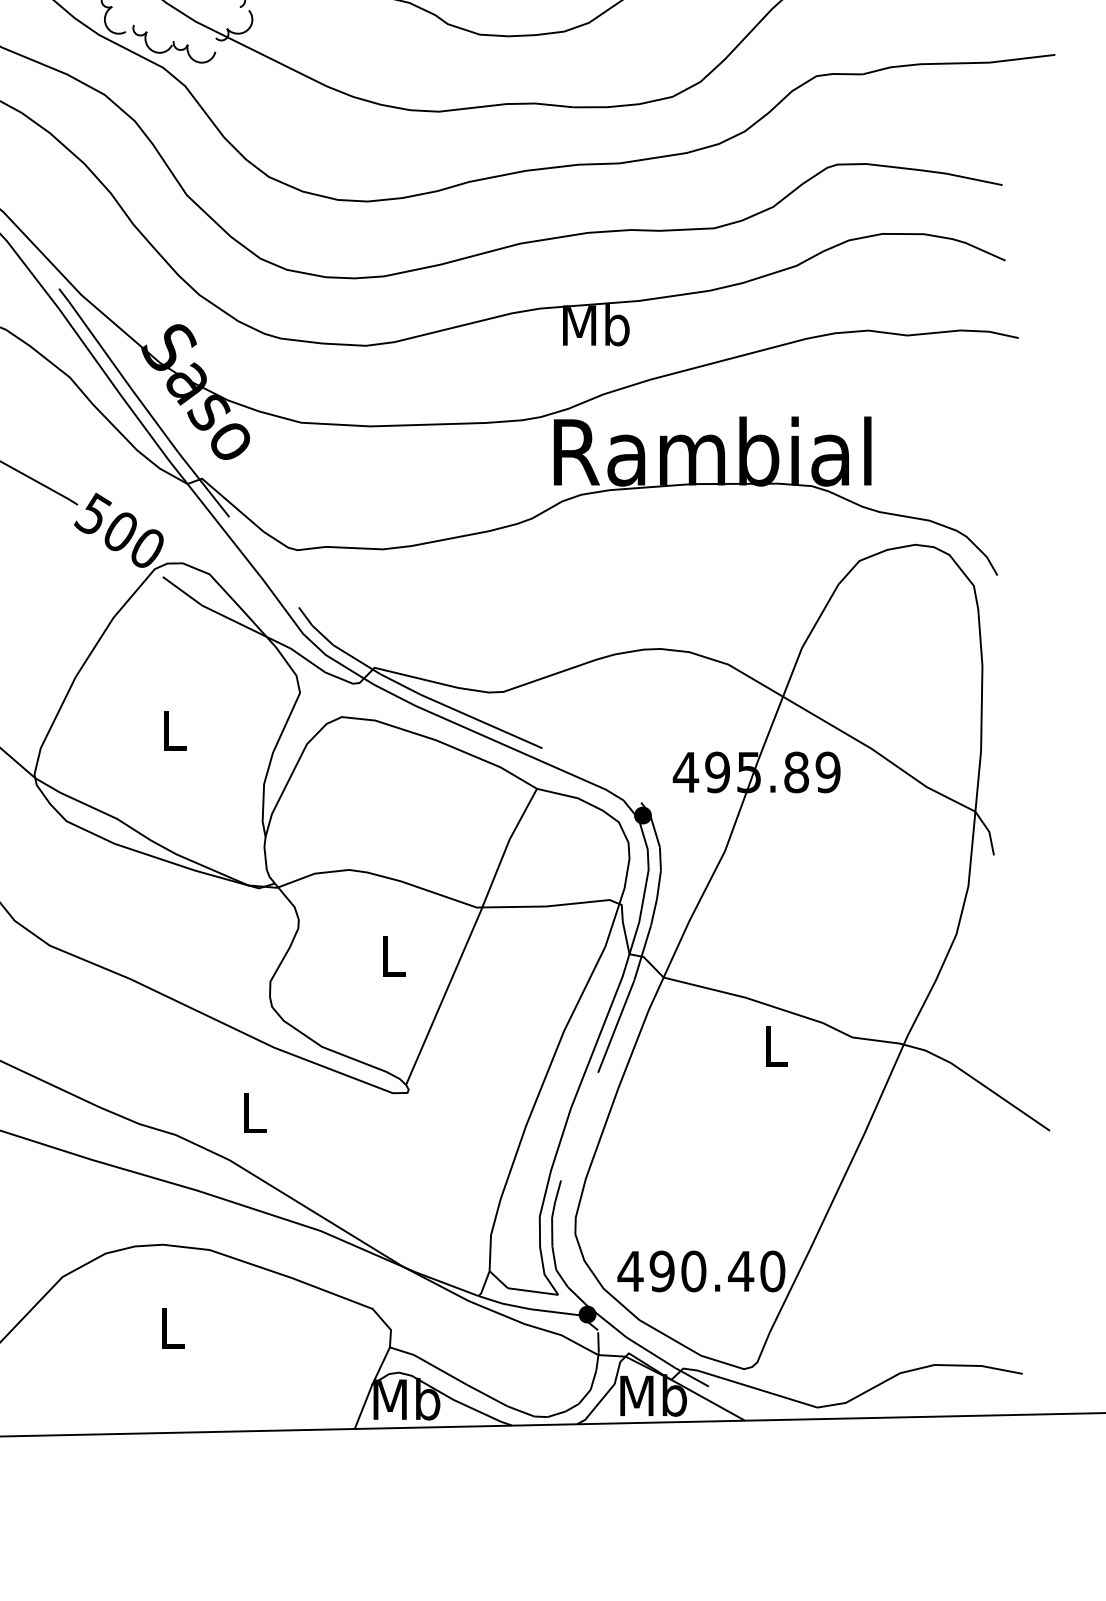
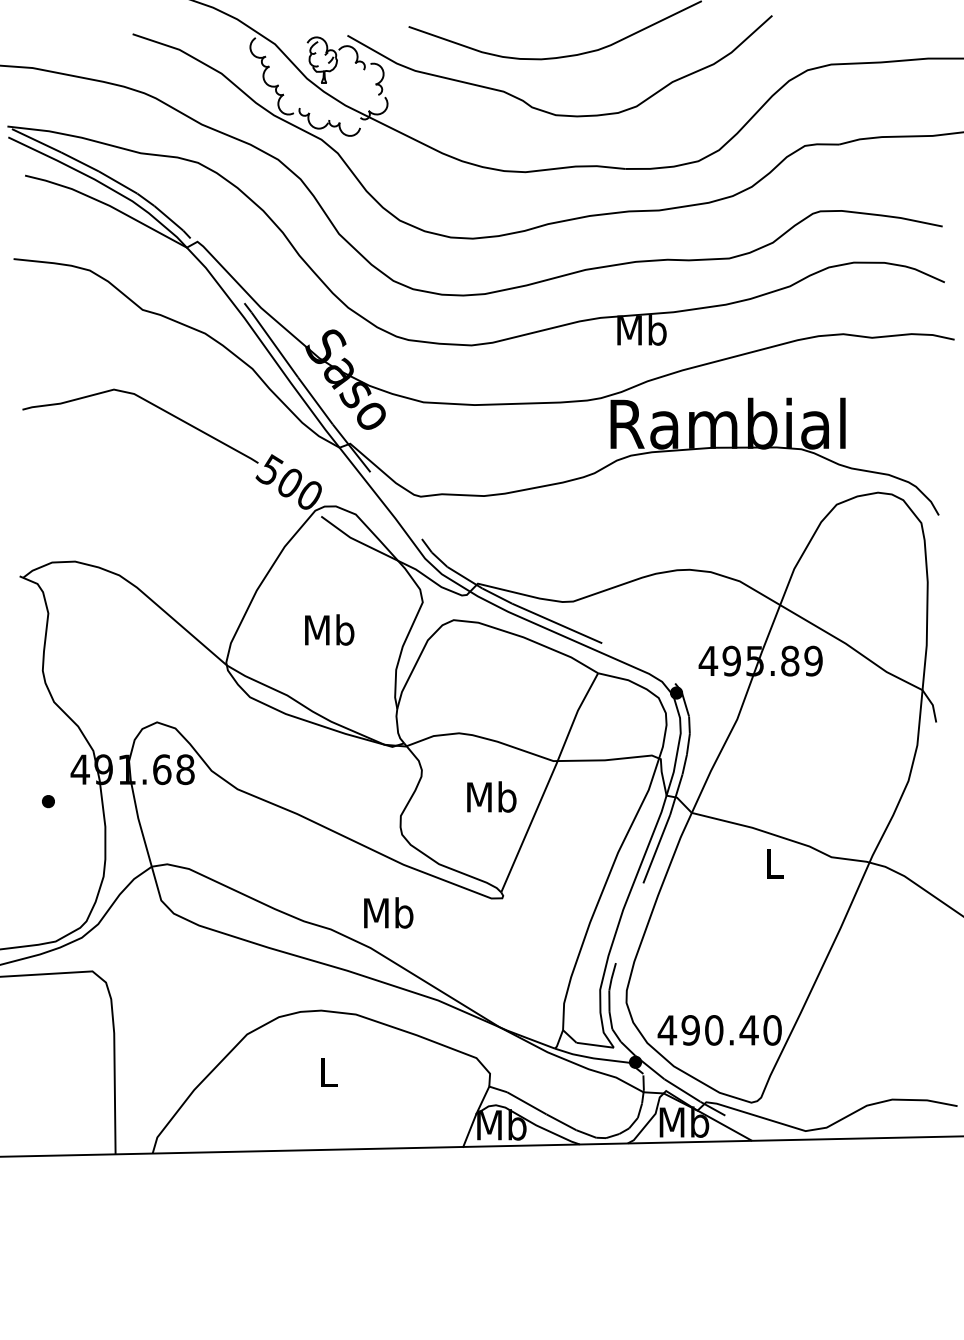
text: (173, 729) -> (329, 629), L -> Mb
text: (392, 955) -> (491, 796), L -> Mb
text: (253, 1112) -> (388, 912), L -> Mb

